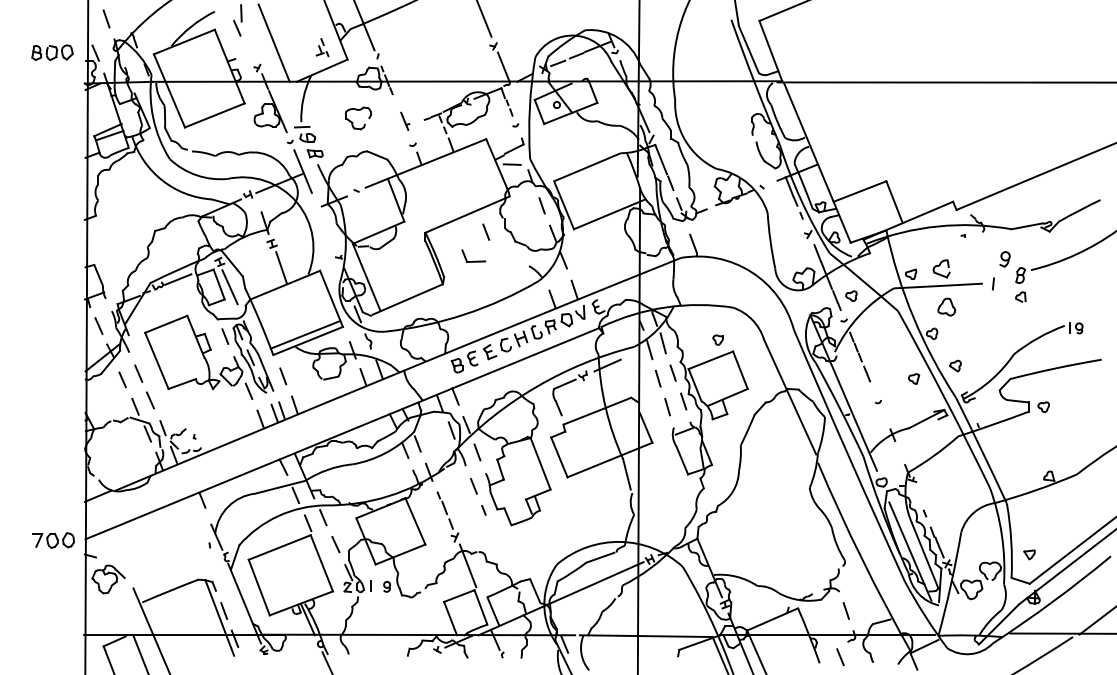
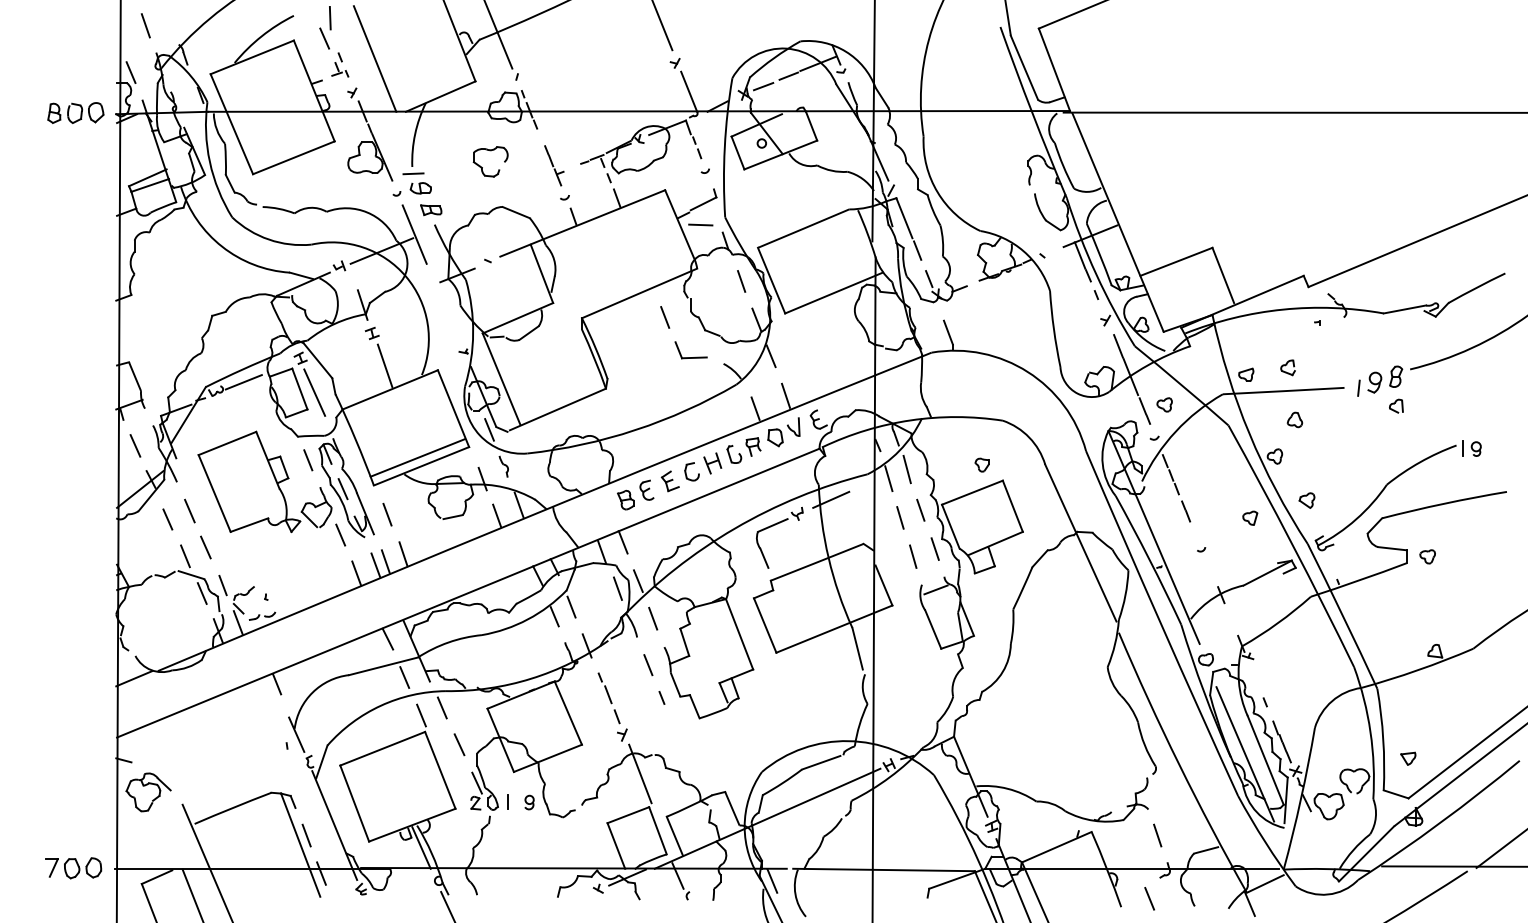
part: (322, 47) -> (340, 64), moved
part: (52, 52) -> (75, 112), moved
part: (405, 121) -> (554, 165), size x1.67
part: (1004, 259) -> (1374, 382), moved
part: (473, 261) -> (690, 357), moved
part: (941, 268) -> (1287, 367), size x0.62
part: (946, 306) -> (1294, 419), size x0.62
part: (53, 540) -> (73, 868), moved

